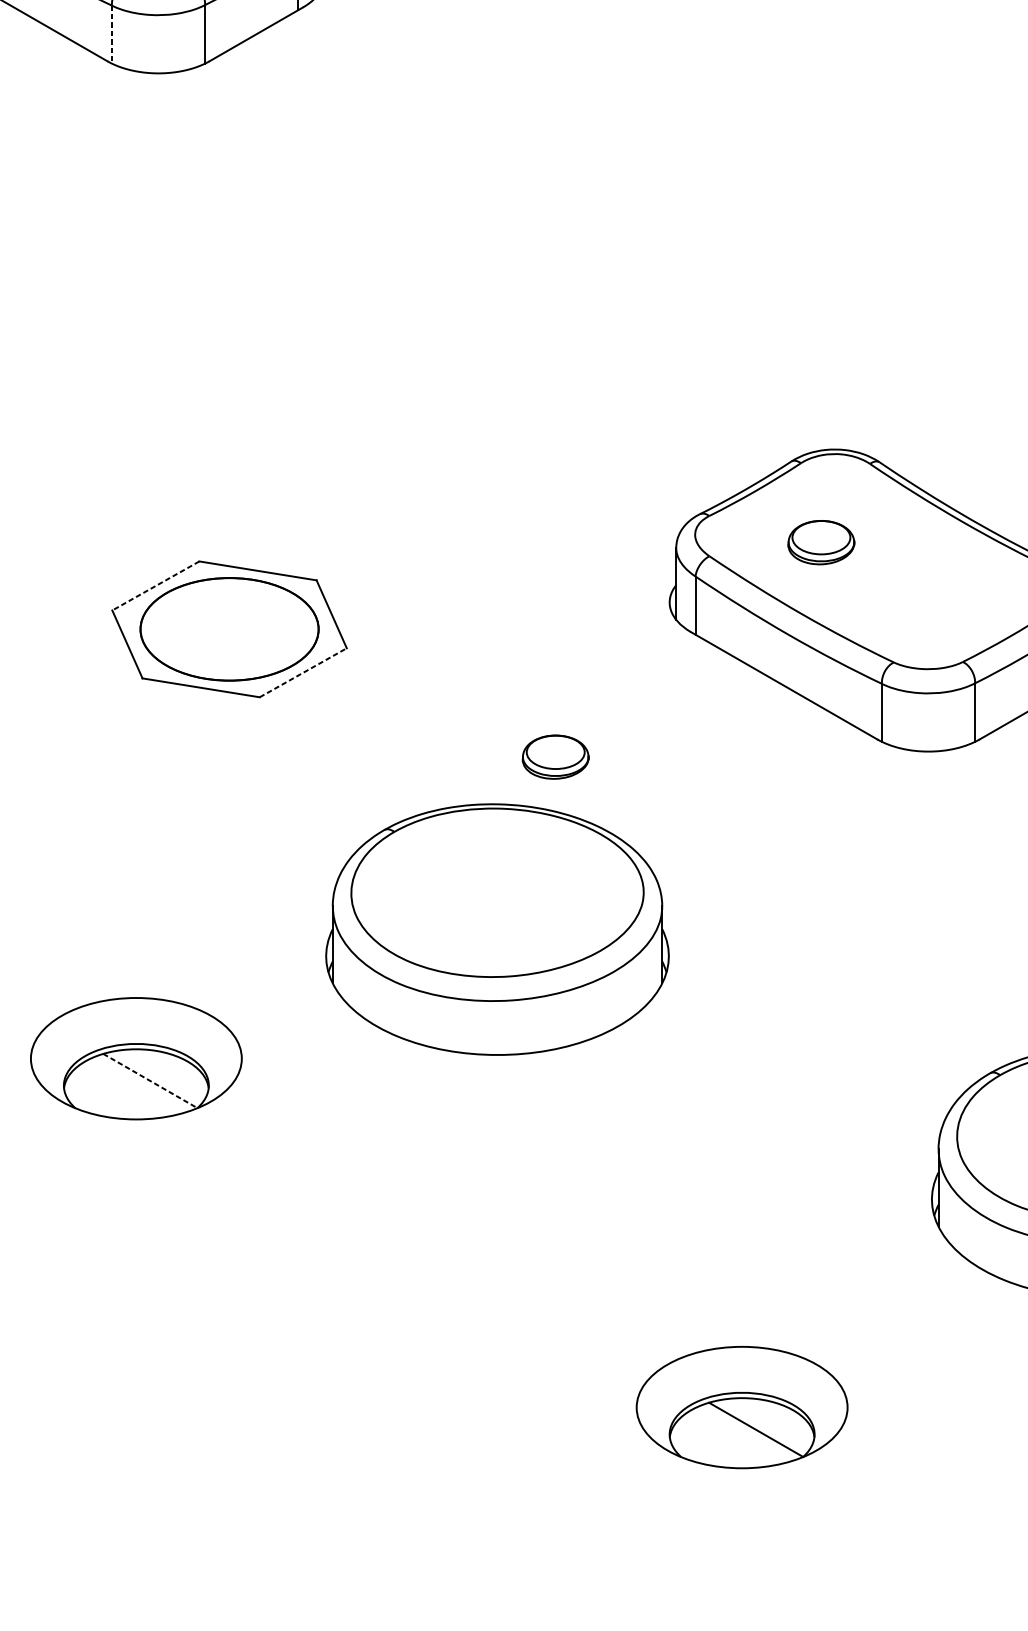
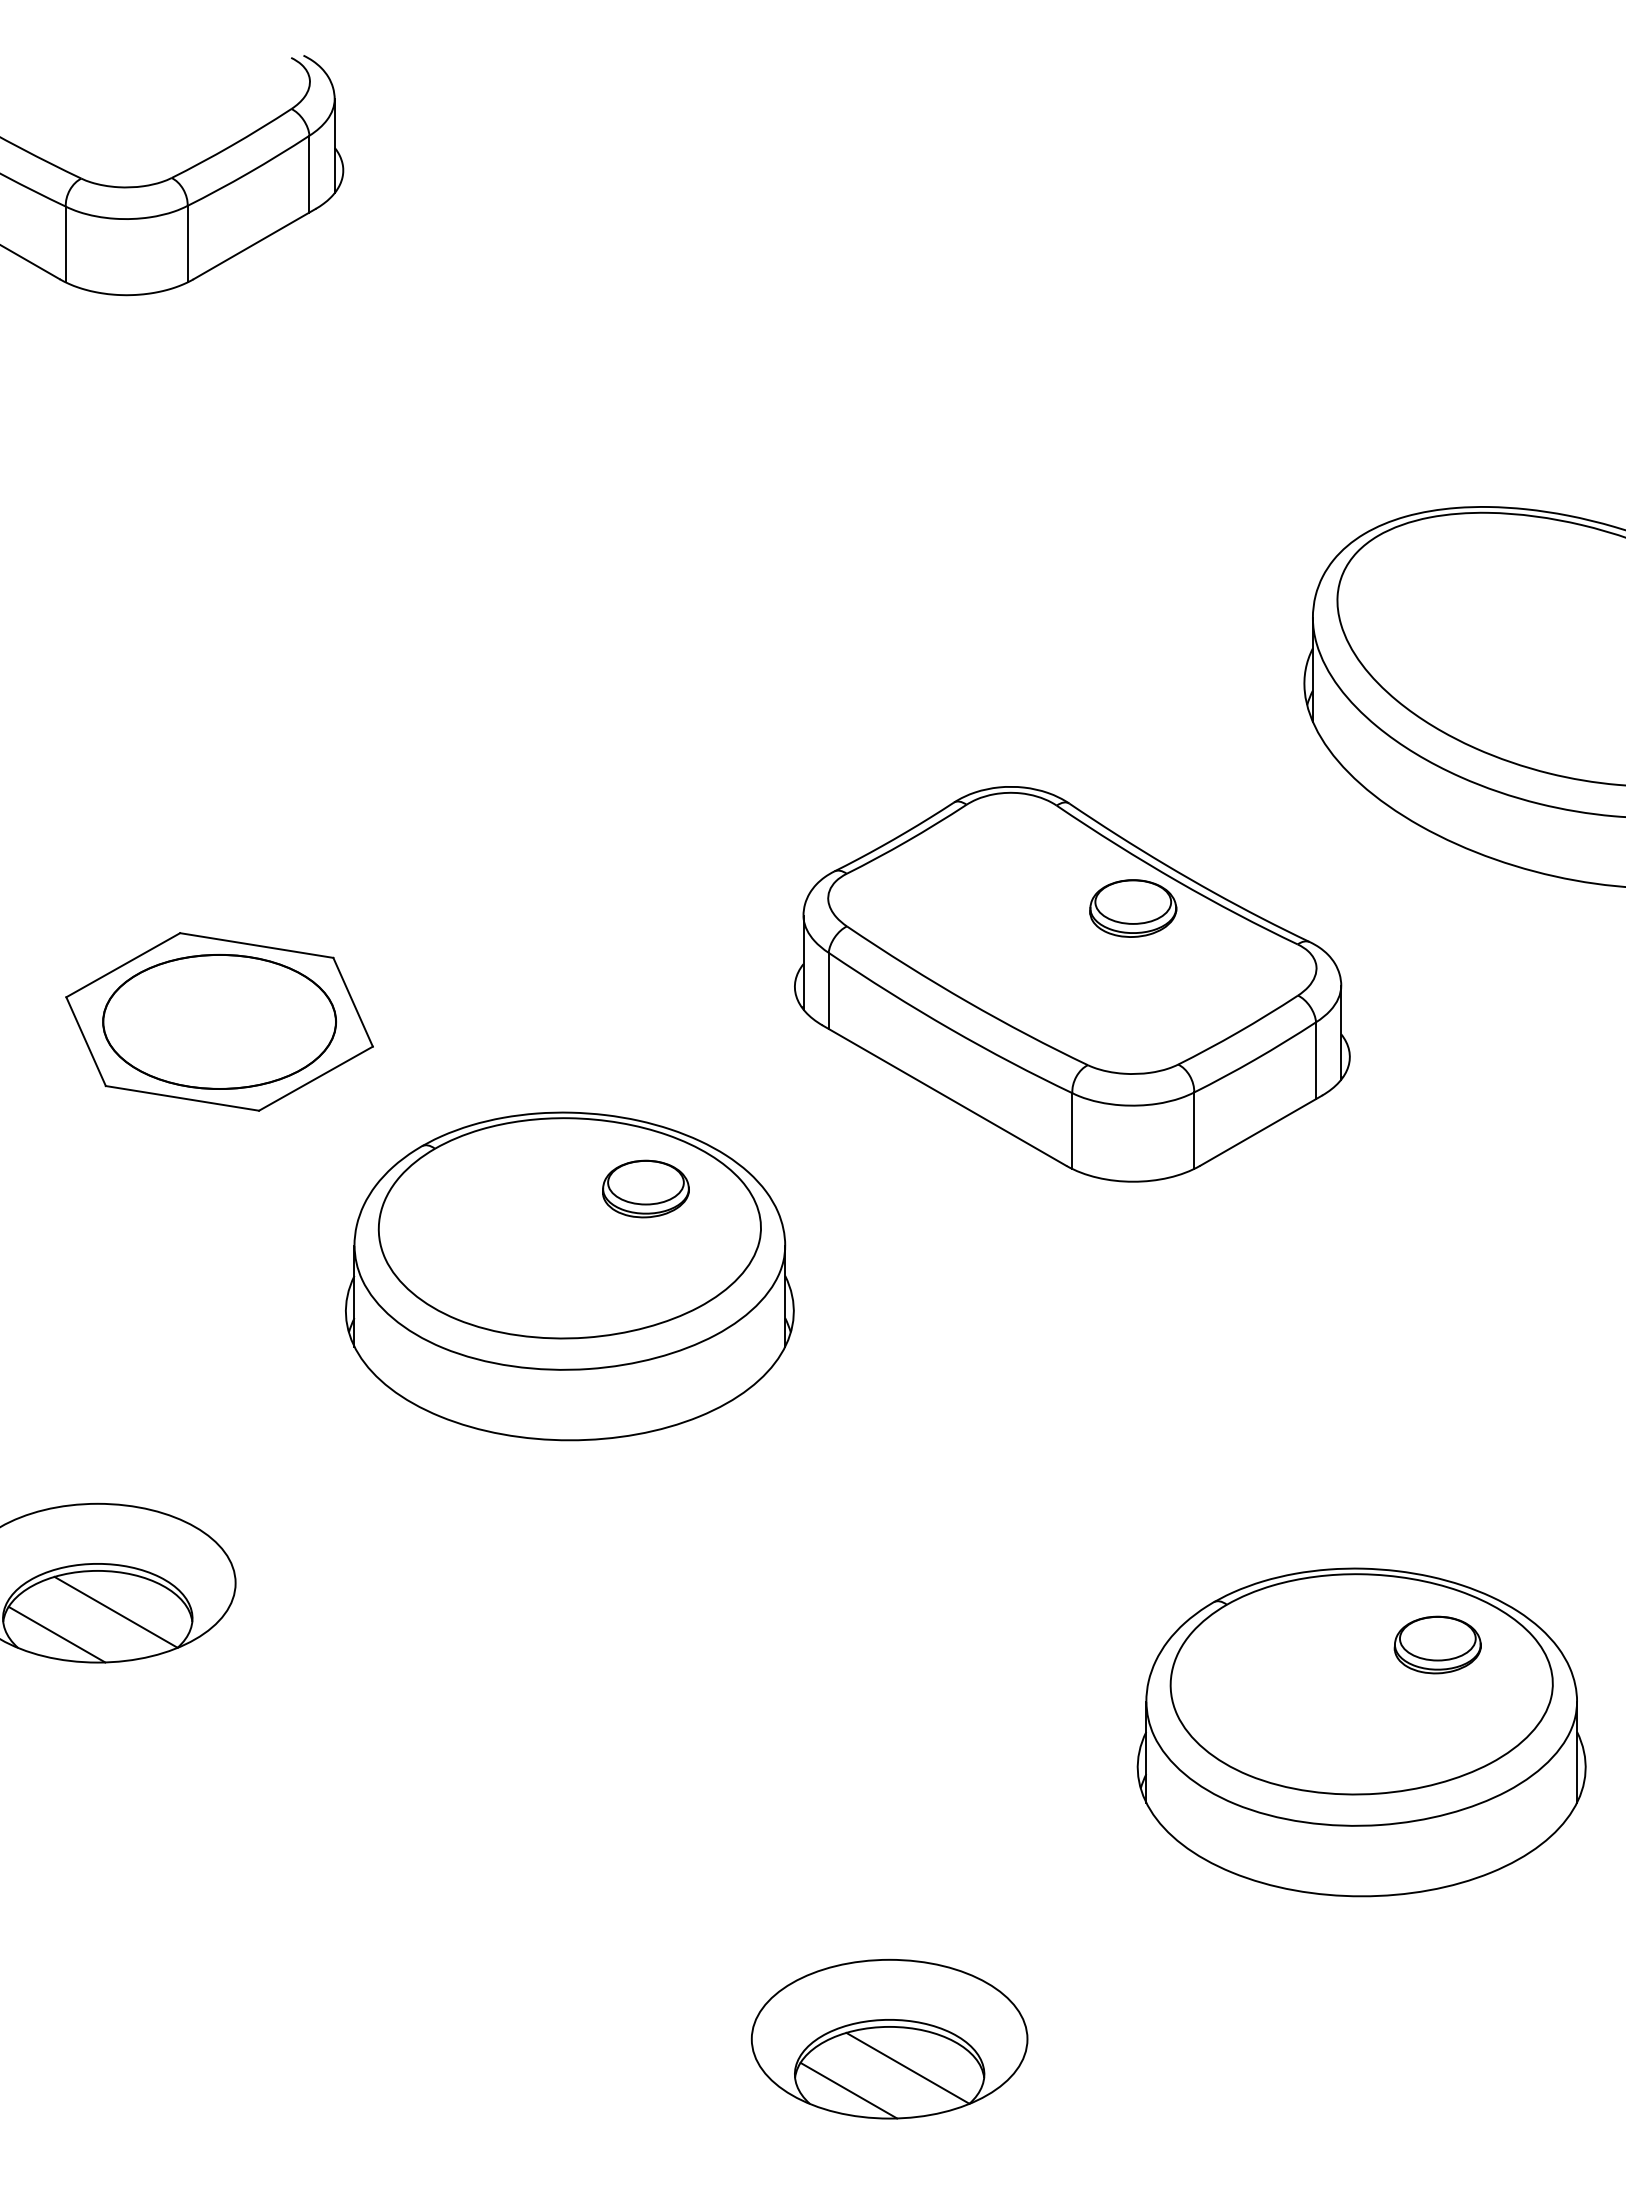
line: (111, 34) -> (65, 244), dashed -> solid
part: (821, 542) -> (1133, 908), moved
line: (155, 586) -> (122, 965), dashed -> solid
line: (303, 672) -> (316, 1078), dashed -> solid
part: (497, 929) -> (569, 1276), moved
line: (150, 1081) -> (116, 1612), dashed -> solid
line: (104, 1097) -> (56, 1634), added
line: (710, 1446) -> (848, 2090), added

